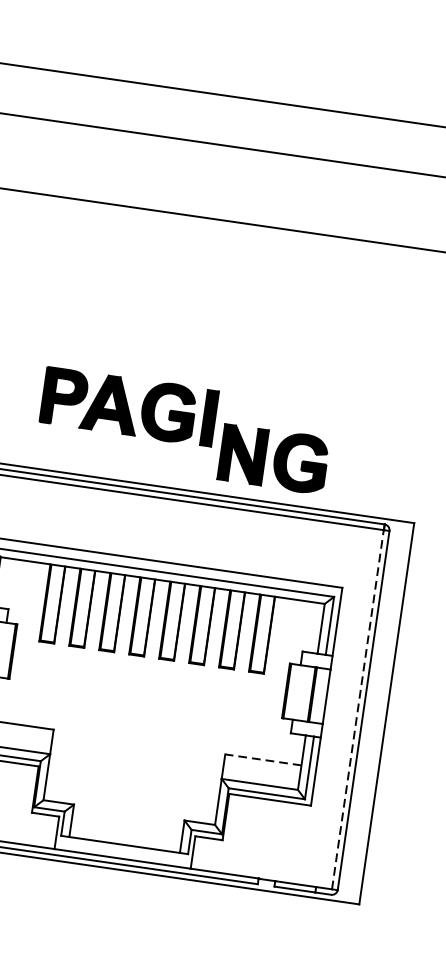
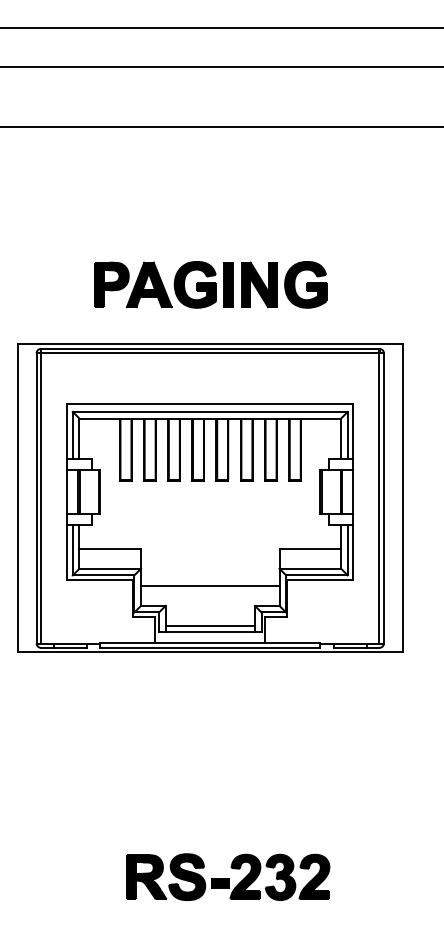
part: (274, 458) -> (284, 284), moved
line: (358, 708) -> (379, 497), dashed -> solid
line: (263, 759) -> (310, 548), dashed -> solid
line: (133, 788) -> (210, 586), added
line: (124, 836) -> (209, 625), added

